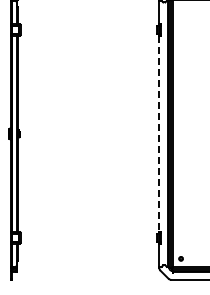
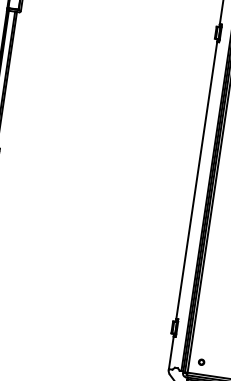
line: (159, 133) -> (197, 179), dashed -> solid

